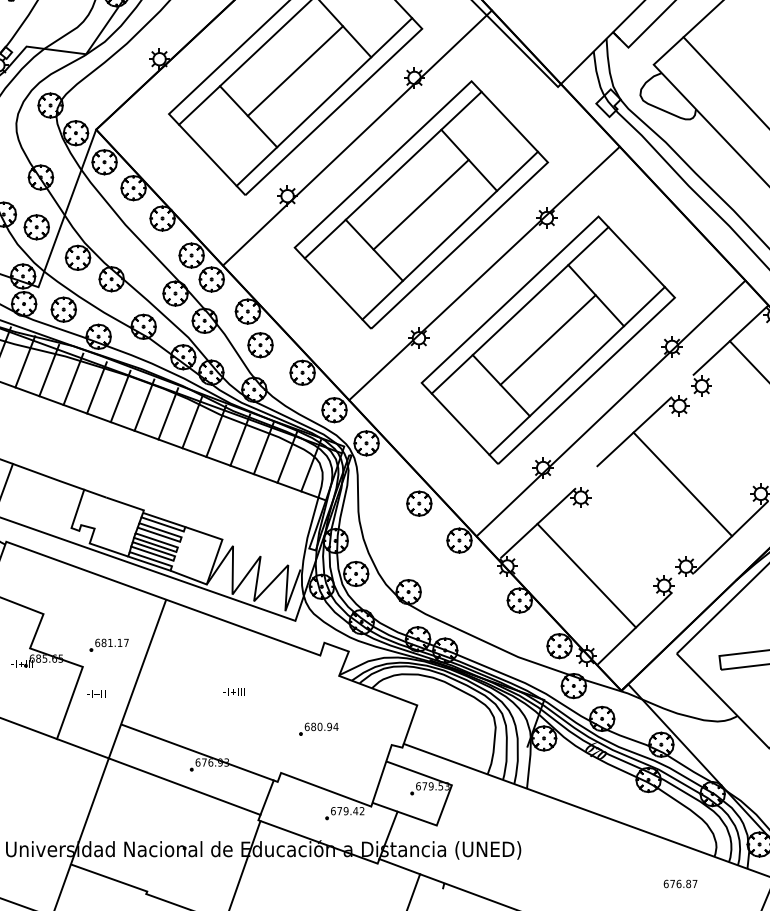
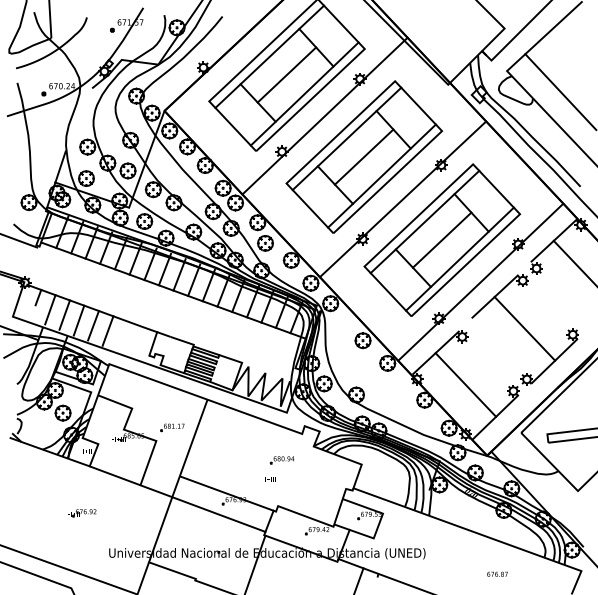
text: (236, 692) -> (270, 479), moved
part: (317, 729) -> (281, 460), moved
text: (680, 882) -> (497, 573), moved

